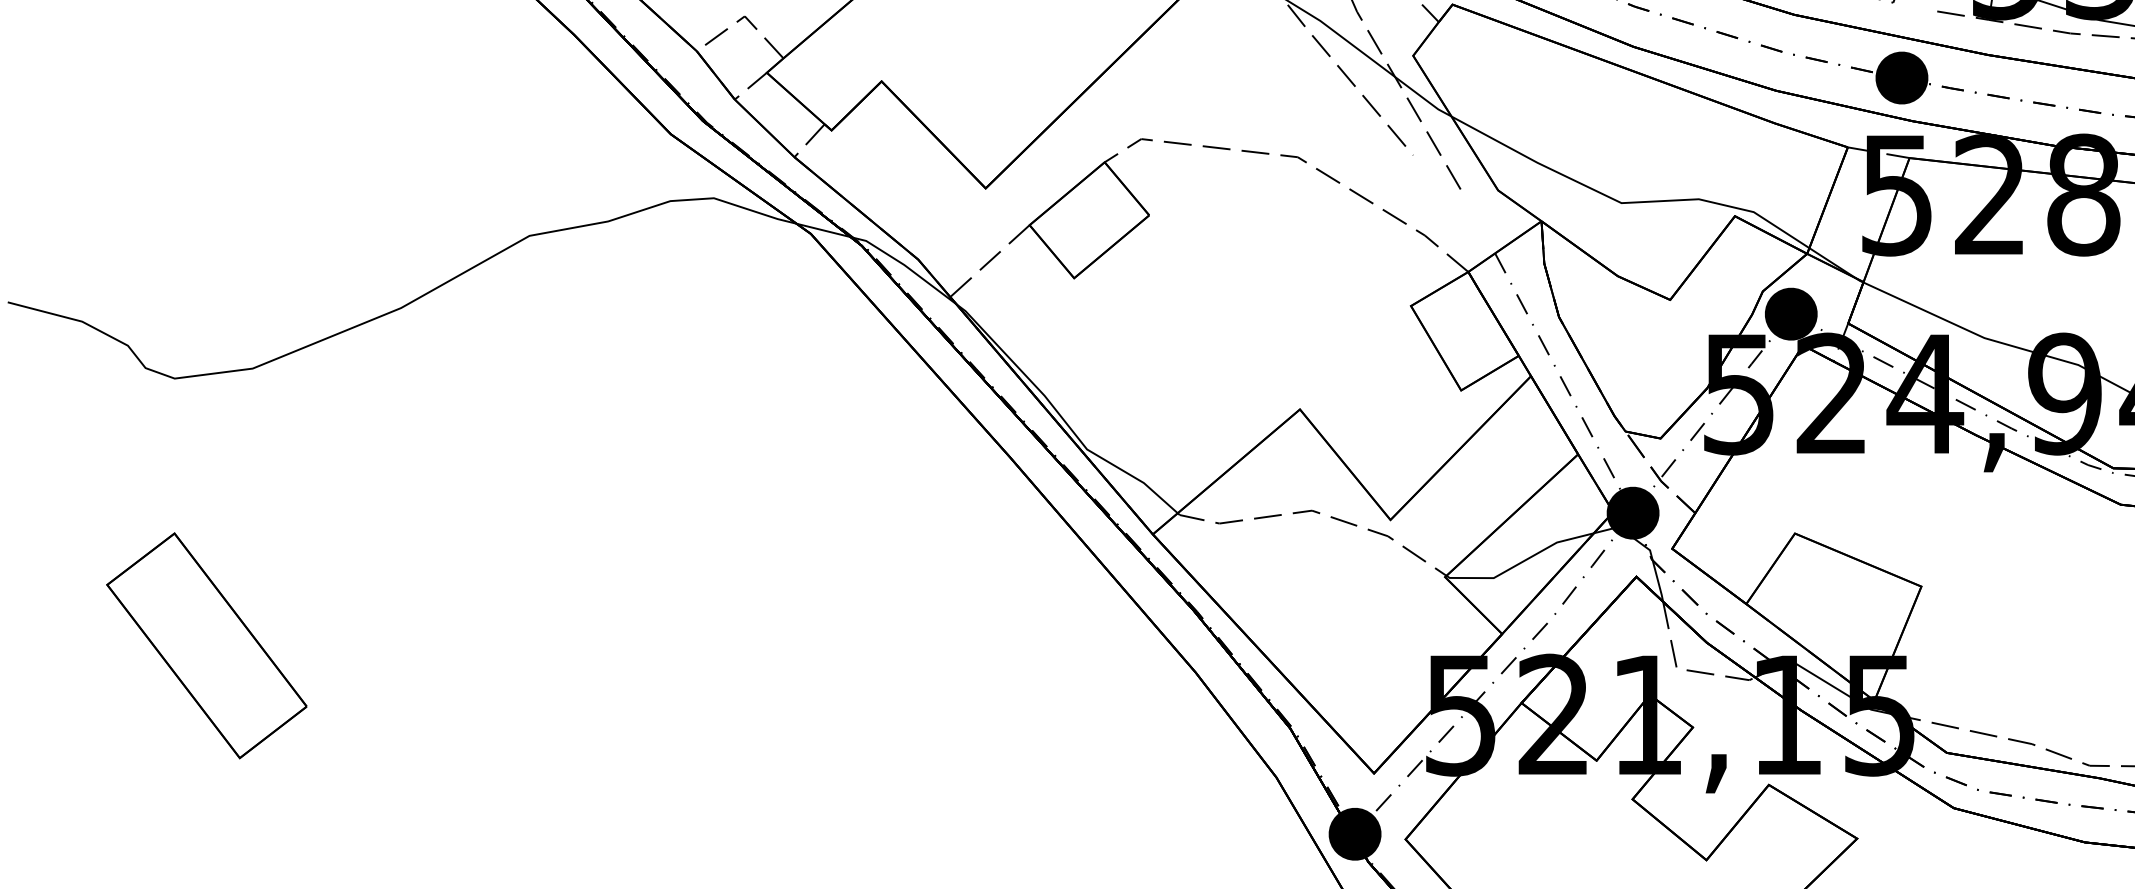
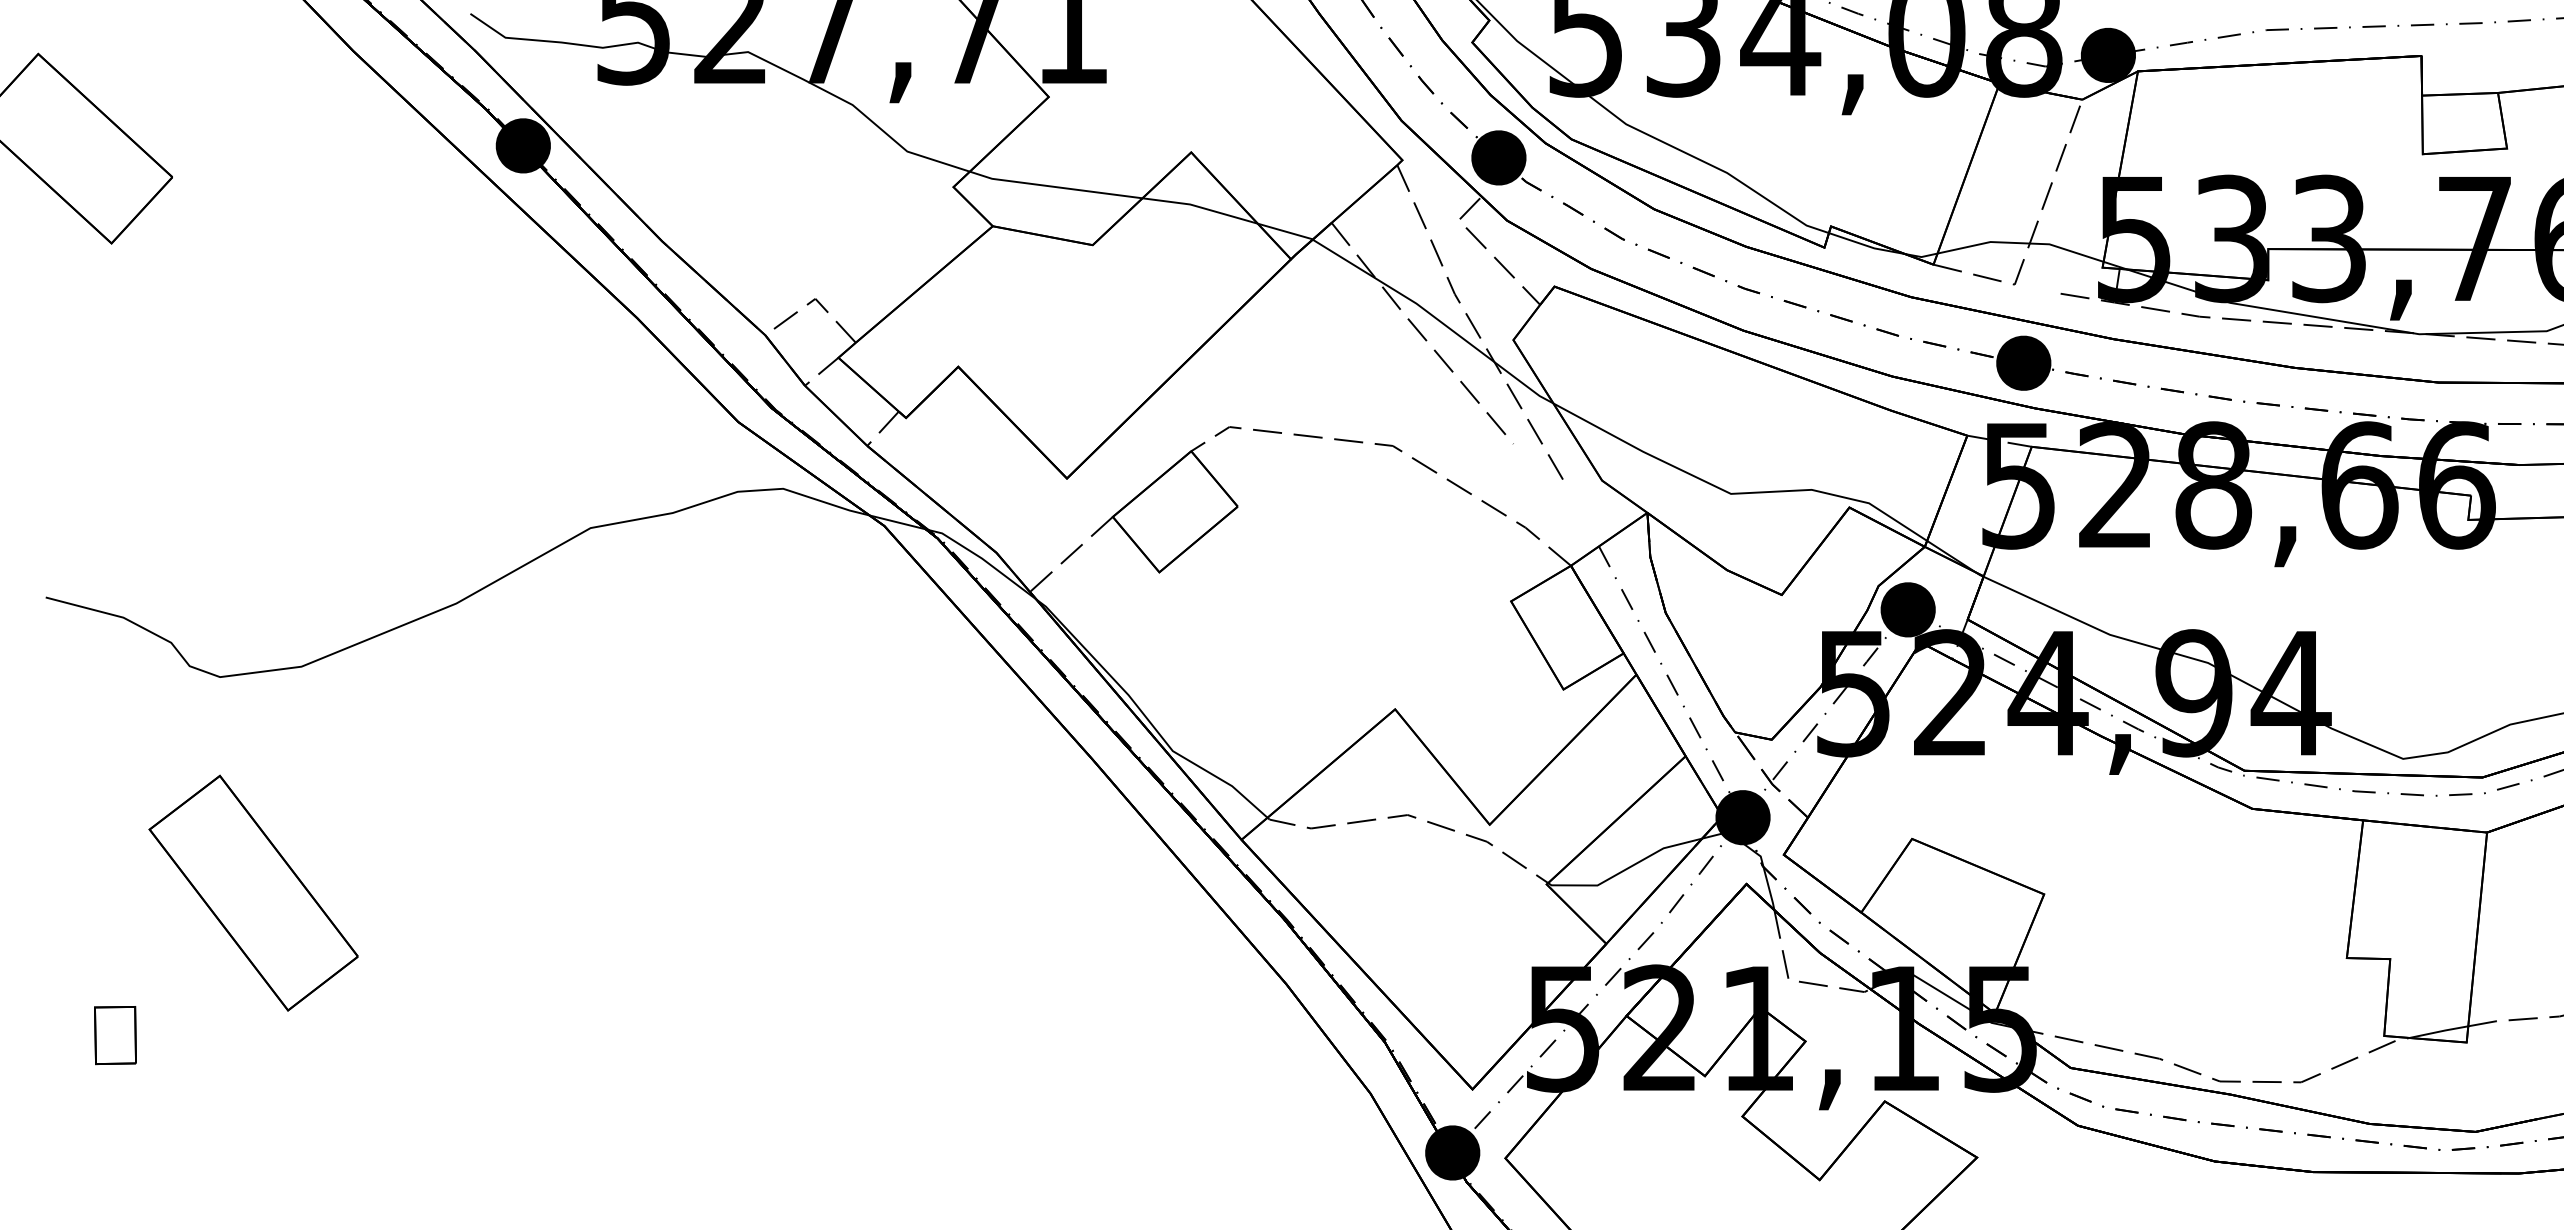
part: (206, 645) -> (253, 892), moved
part: (74, 721) -> (115, 1035), added

